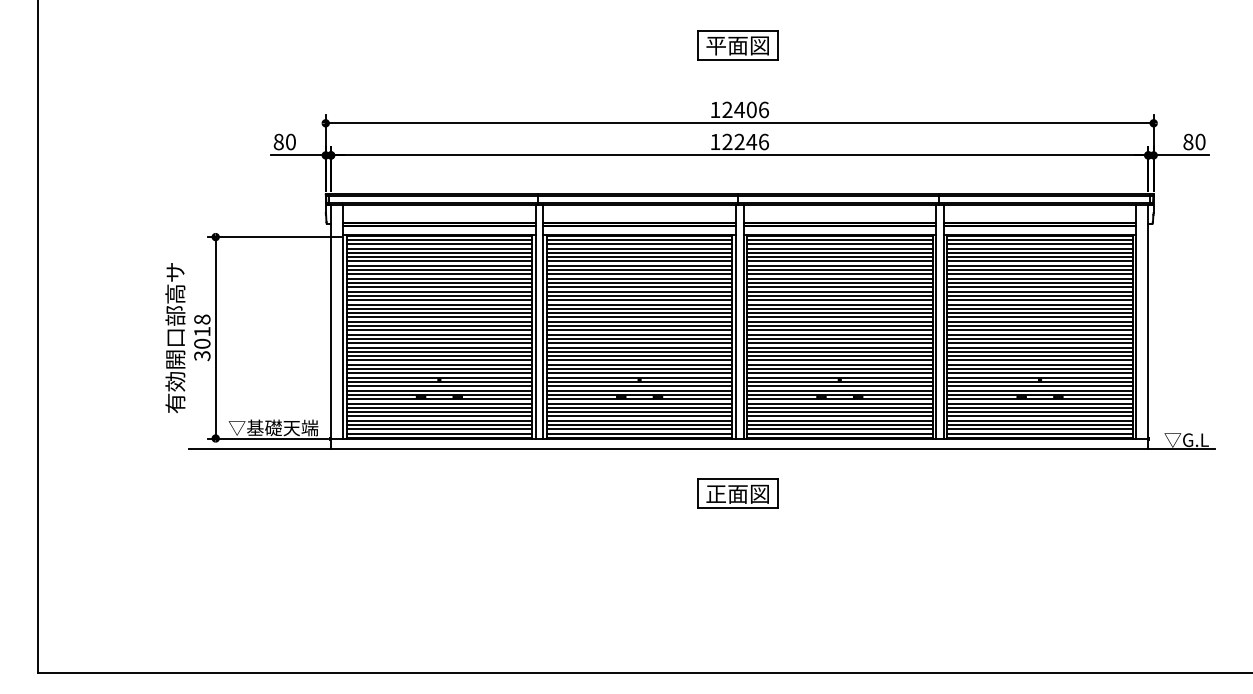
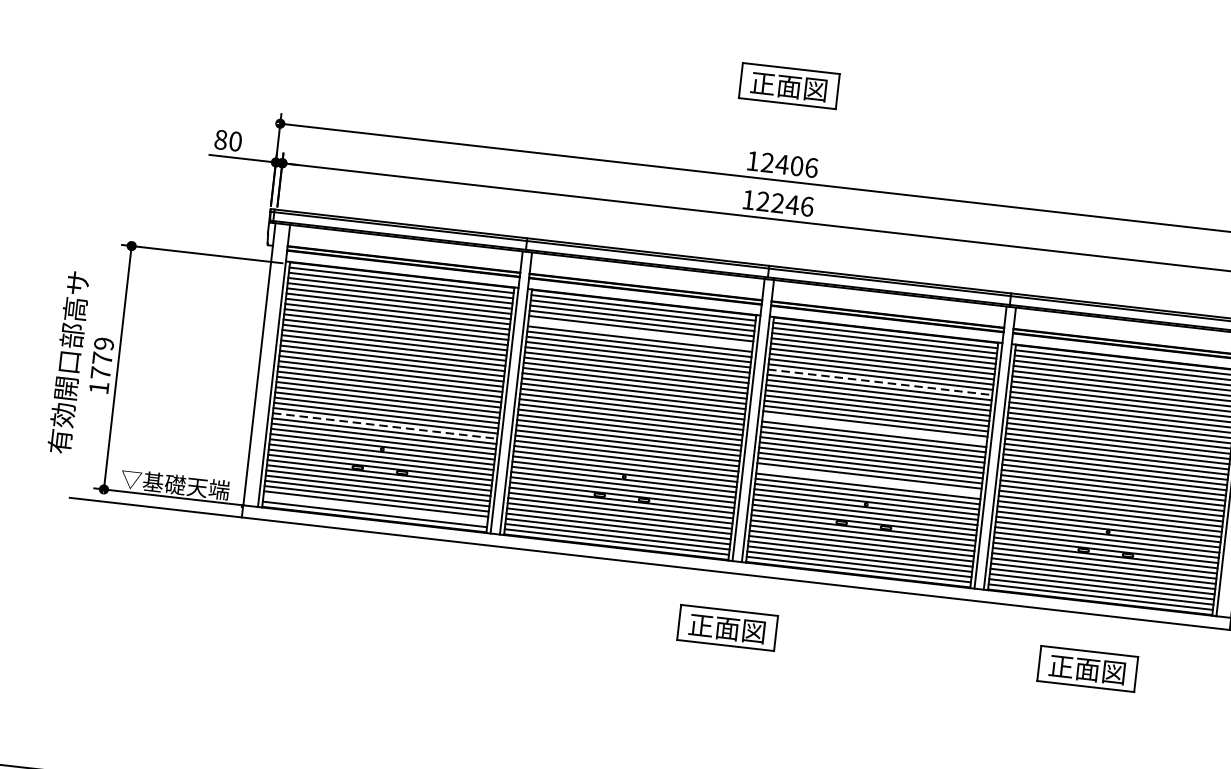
text: (715, 45) -> (762, 83), 平面図 -> 正面図
line: (639, 261) -> (640, 333), removed
line: (839, 278) -> (879, 381), solid -> dashed
line: (839, 317) -> (874, 429), removed
text: (202, 337) -> (101, 365), 3018 -> 1779
line: (439, 360) -> (385, 426), solid -> dashed
line: (839, 360) -> (868, 481), removed
line: (439, 429) -> (375, 509), removed
part: (1035, 493) -> (1087, 668), added

